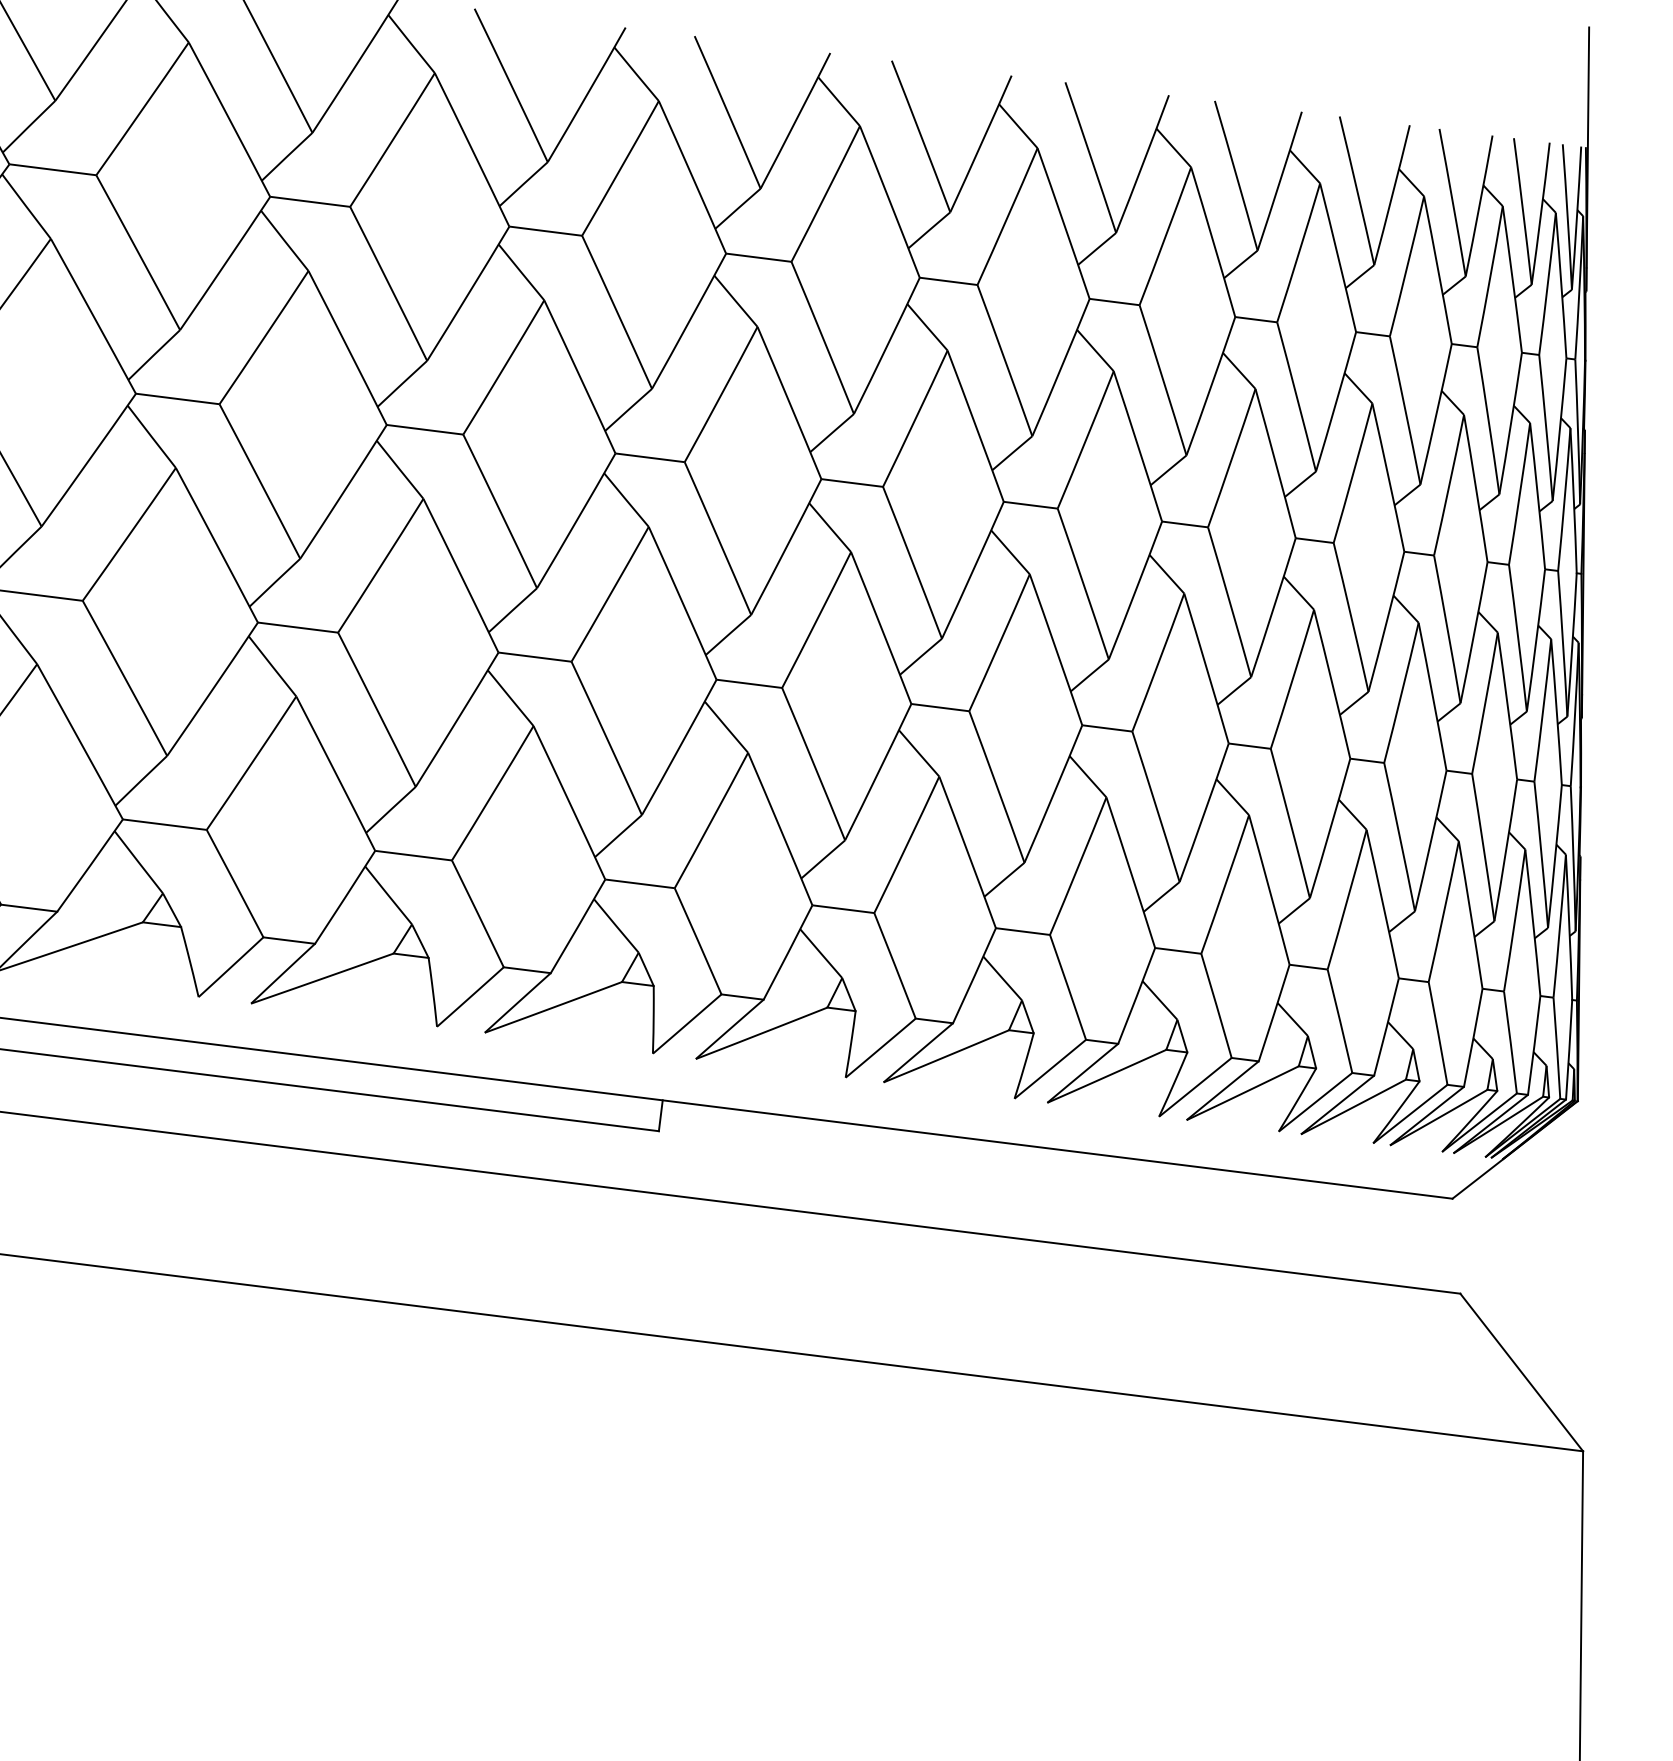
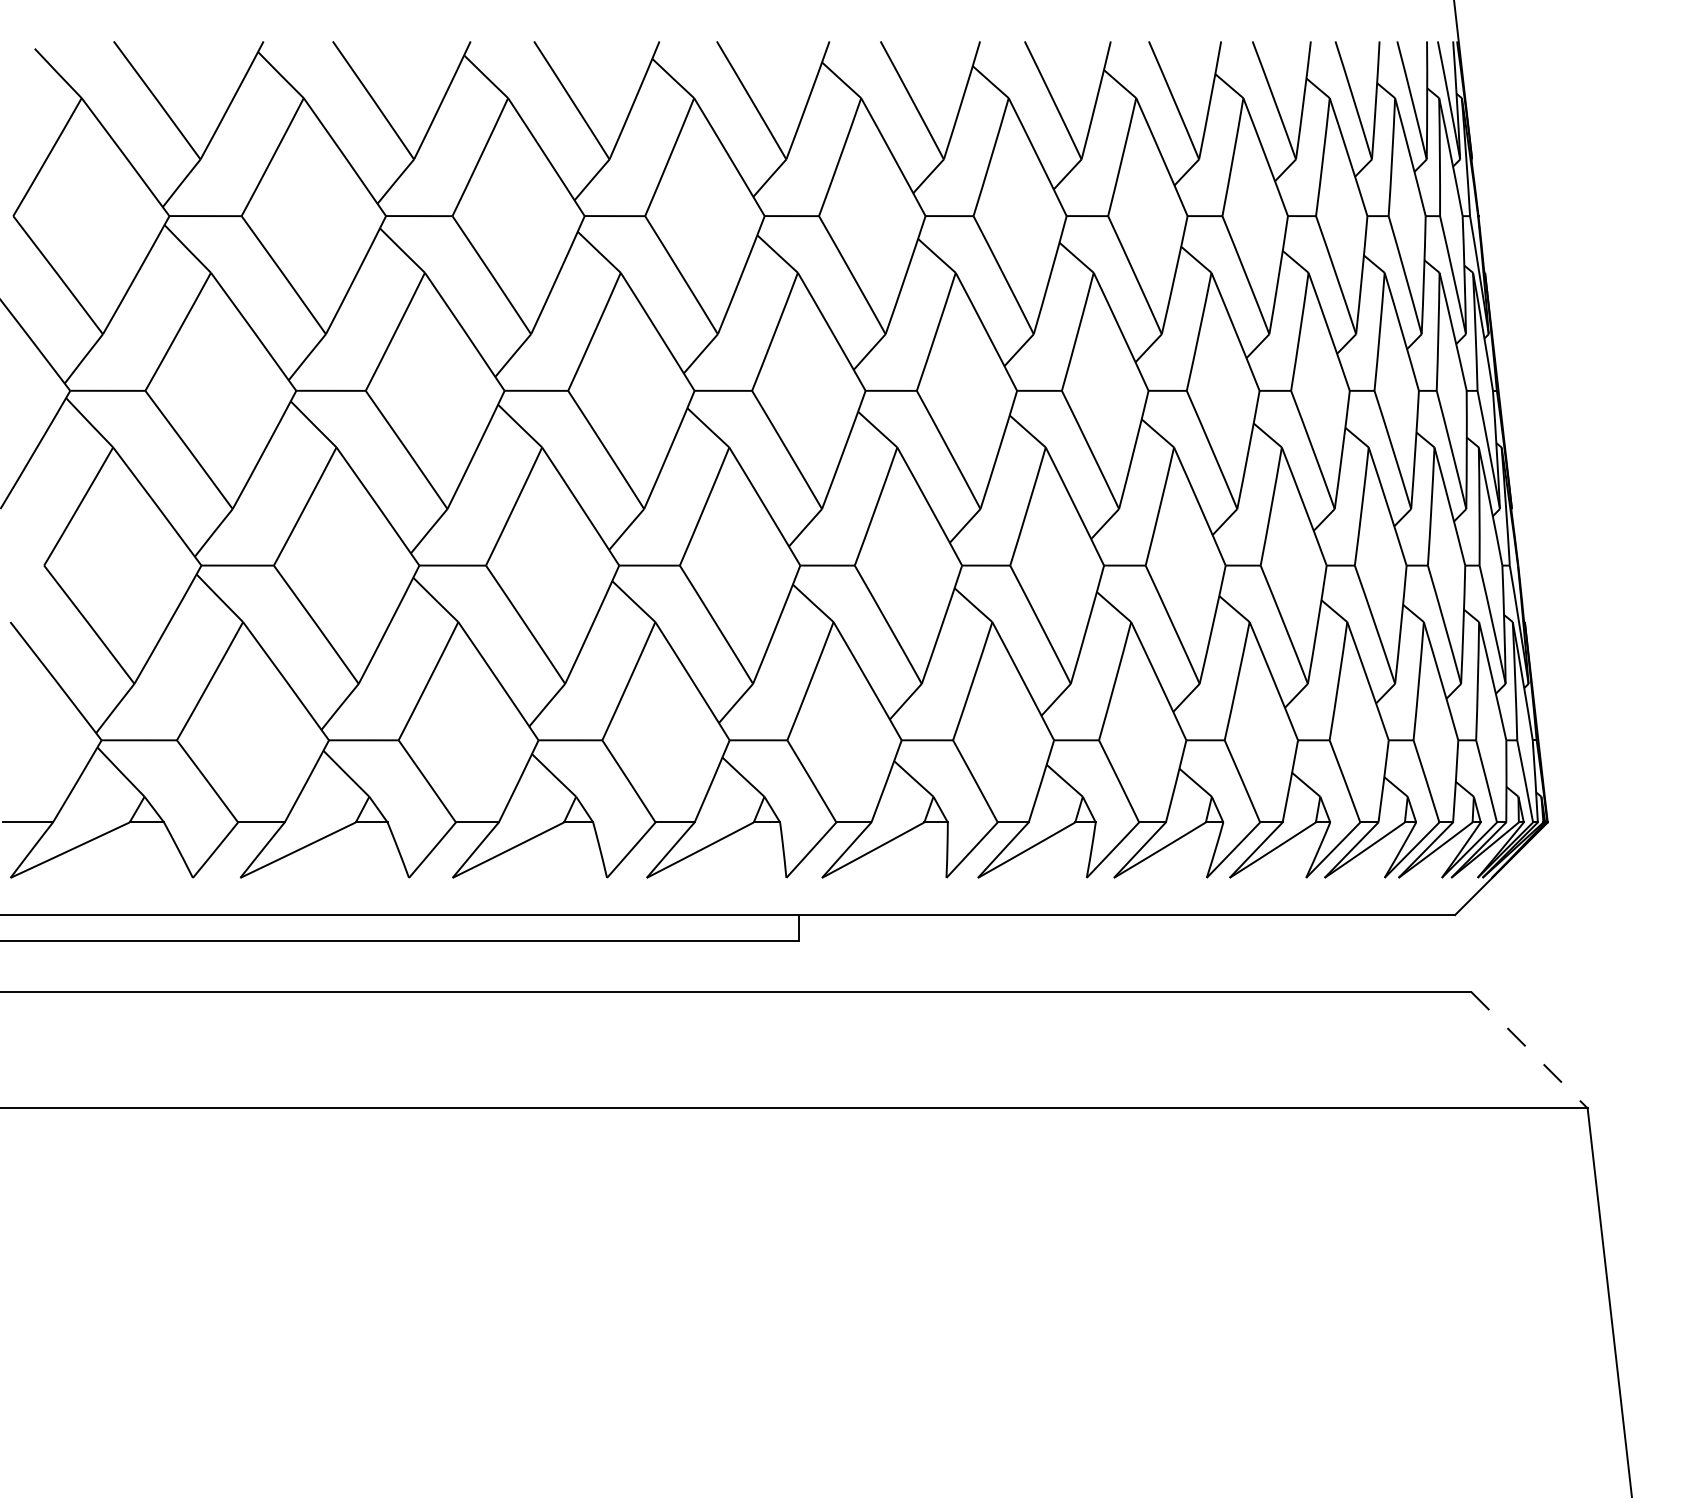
line: (1521, 1372) -> (1529, 1050), solid -> dashed

